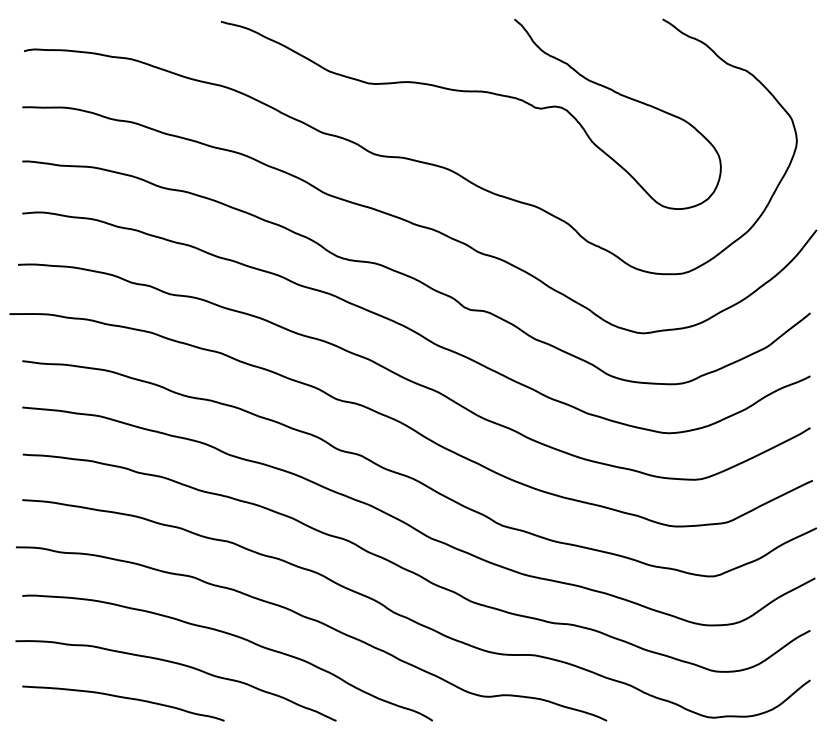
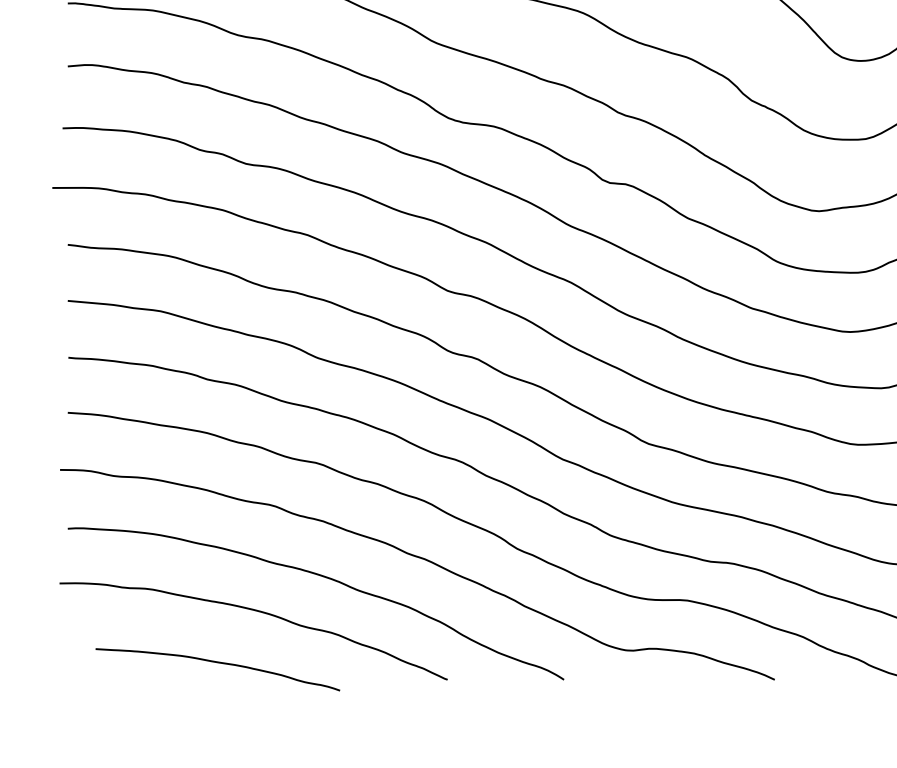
curve: (123, 698) -> (217, 663), moved

